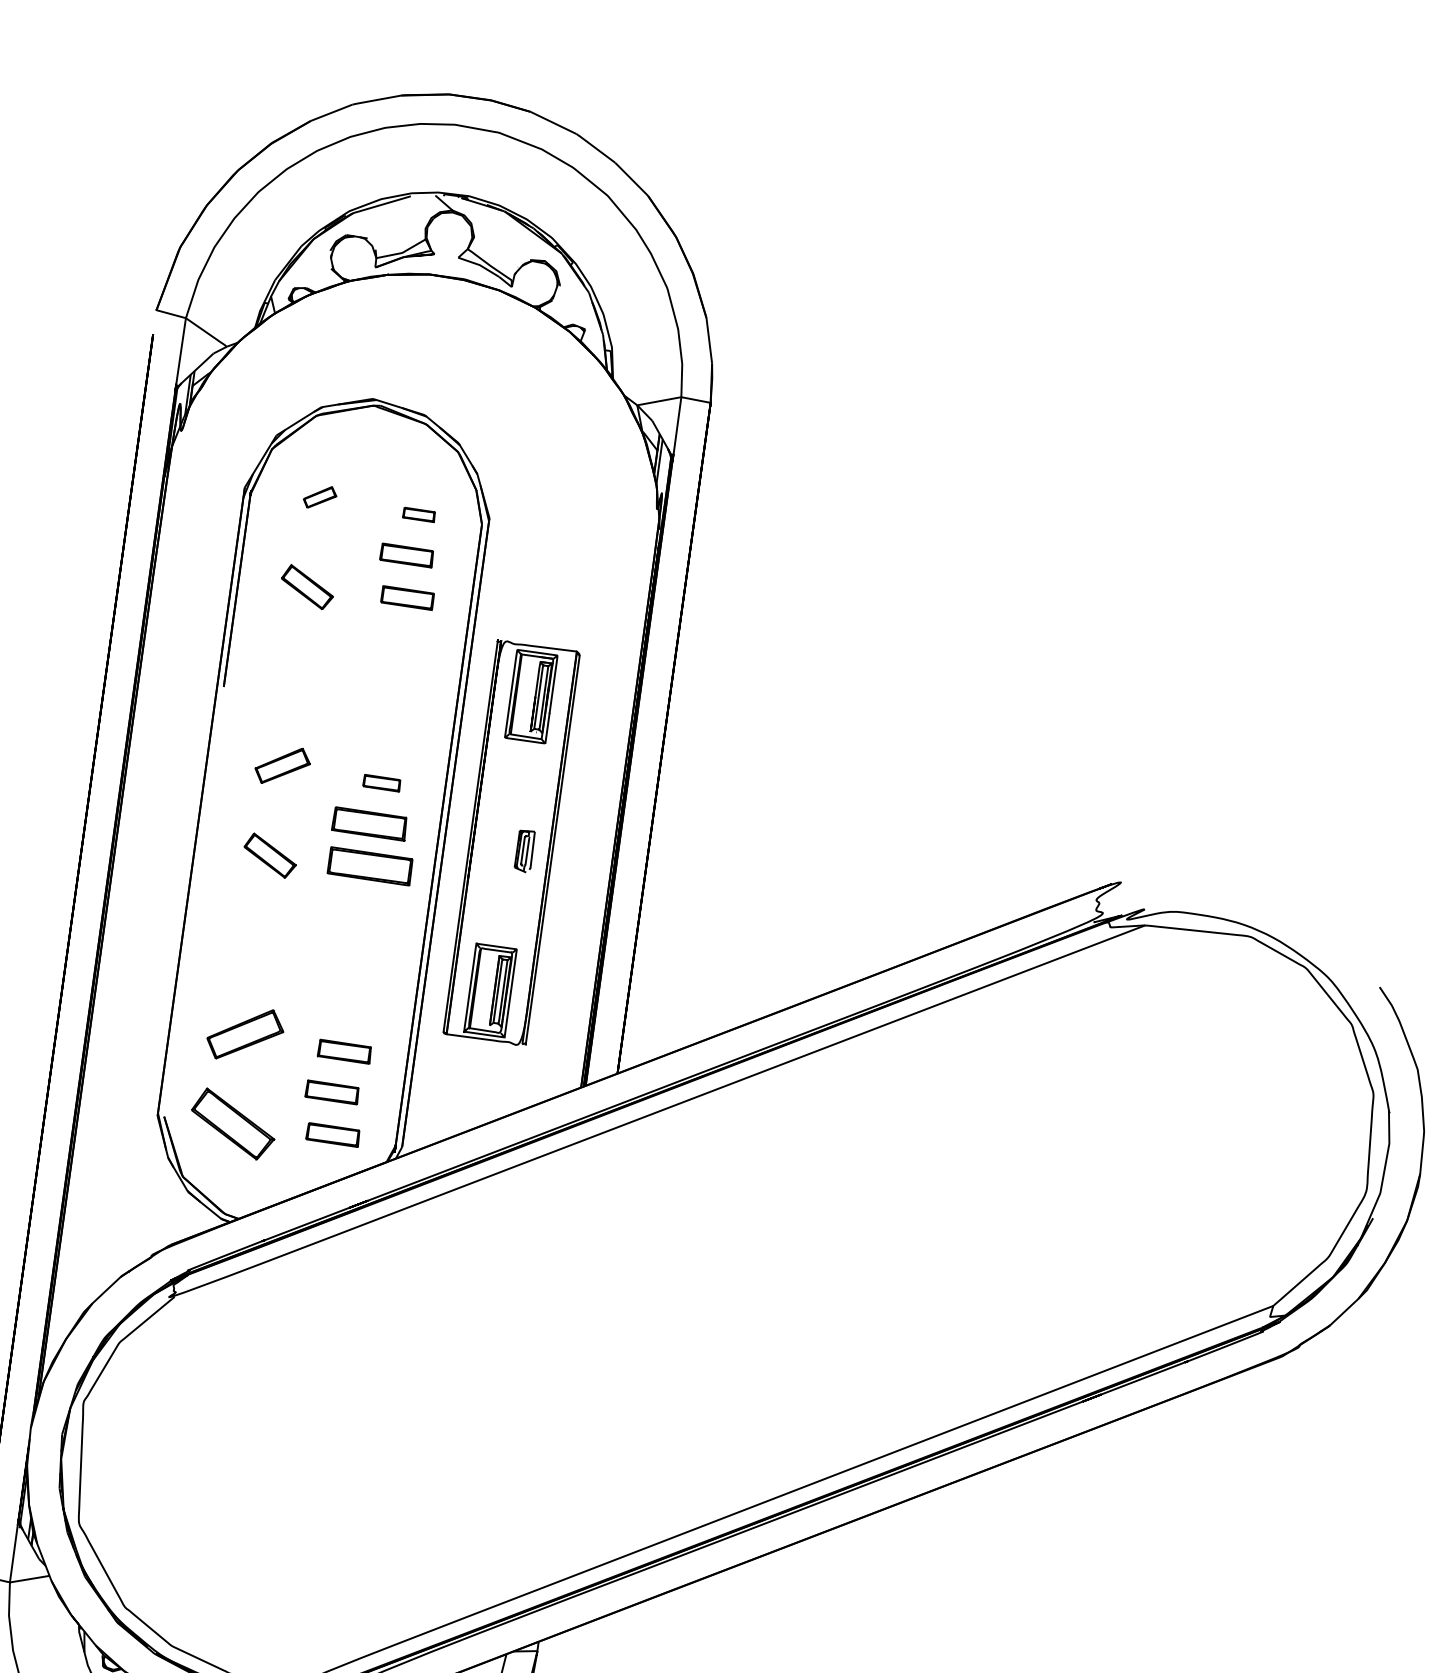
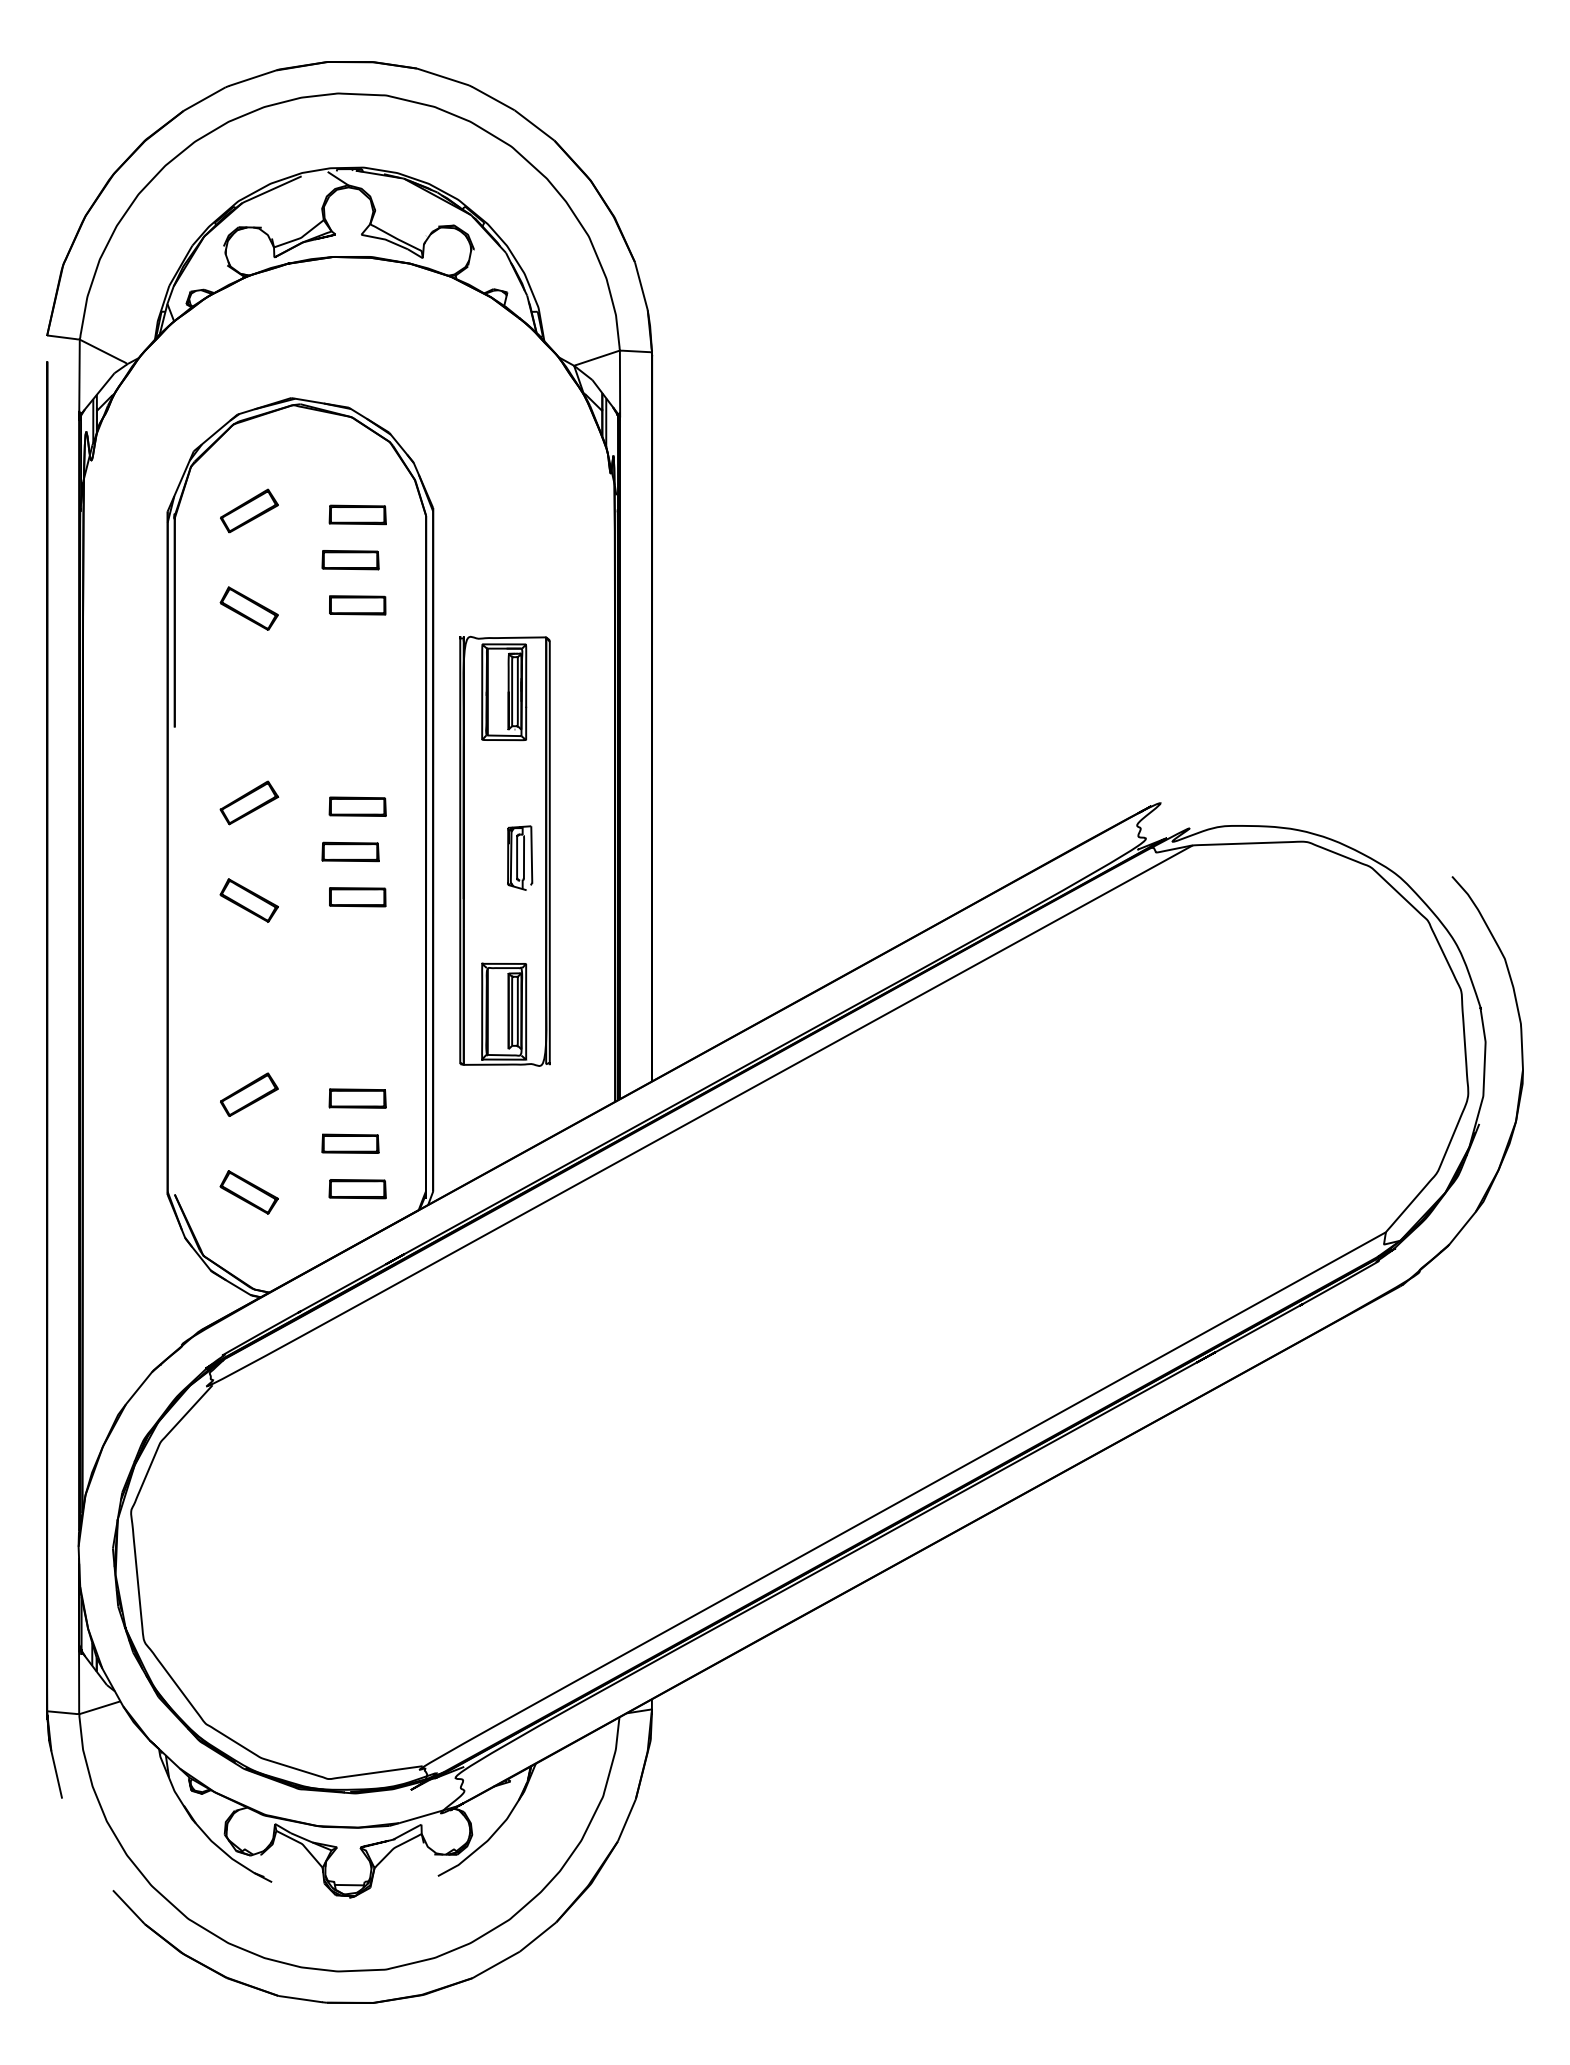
part: (320, 497) -> (249, 510), size x1.67
part: (419, 514) -> (357, 514), size x1.67
part: (381, 783) -> (357, 806), size x1.43
part: (369, 823) -> (350, 851), size x0.71
part: (525, 850) -> (520, 857), size x1.43
part: (370, 866) -> (357, 897), size x0.62
part: (245, 1034) -> (249, 1094), size x0.71
part: (232, 1124) -> (248, 1192), size x0.62

